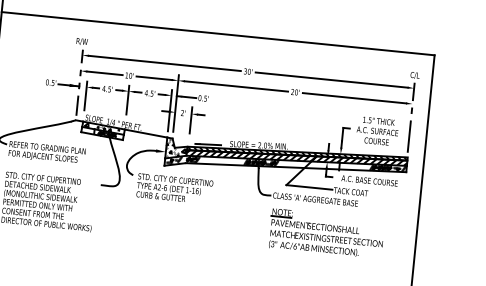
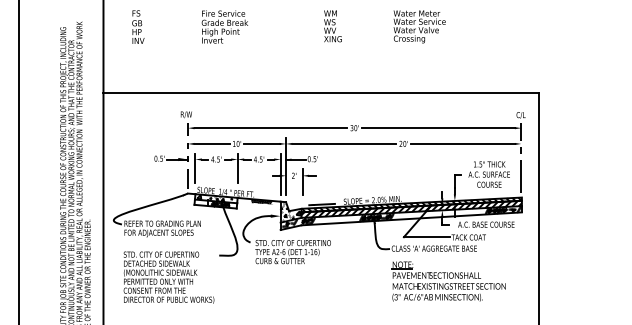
hatch: (148, 135) -> (261, 201), added

